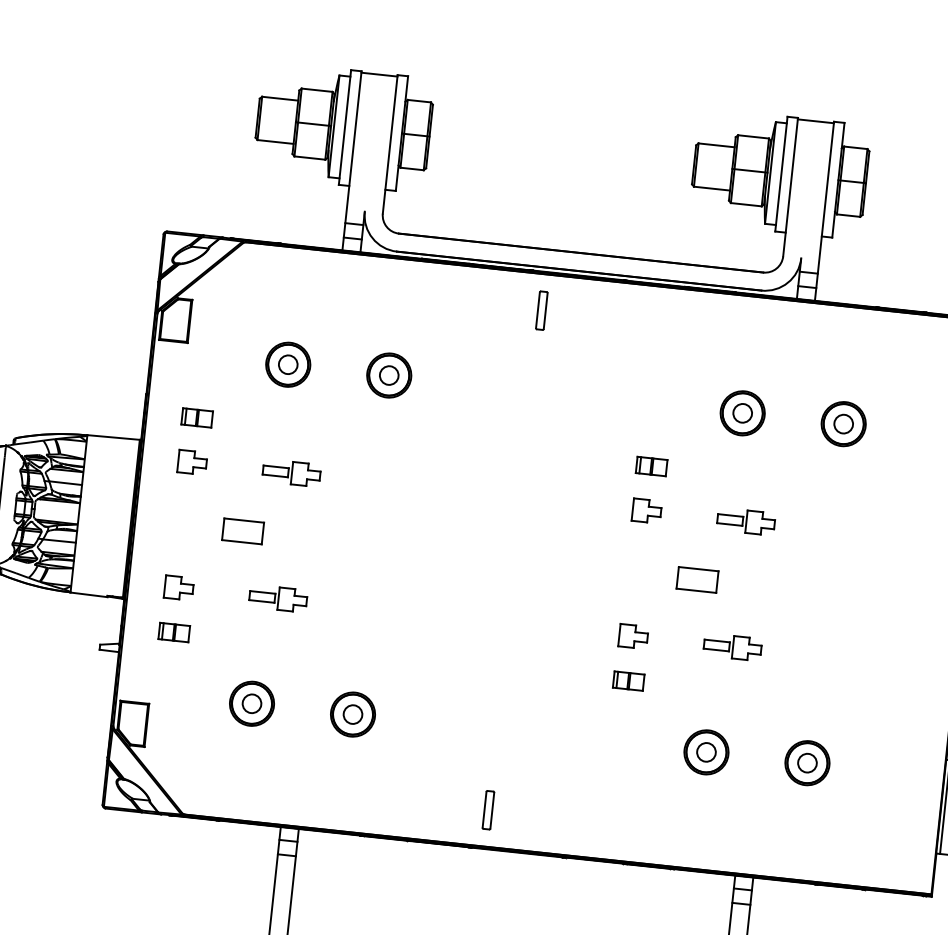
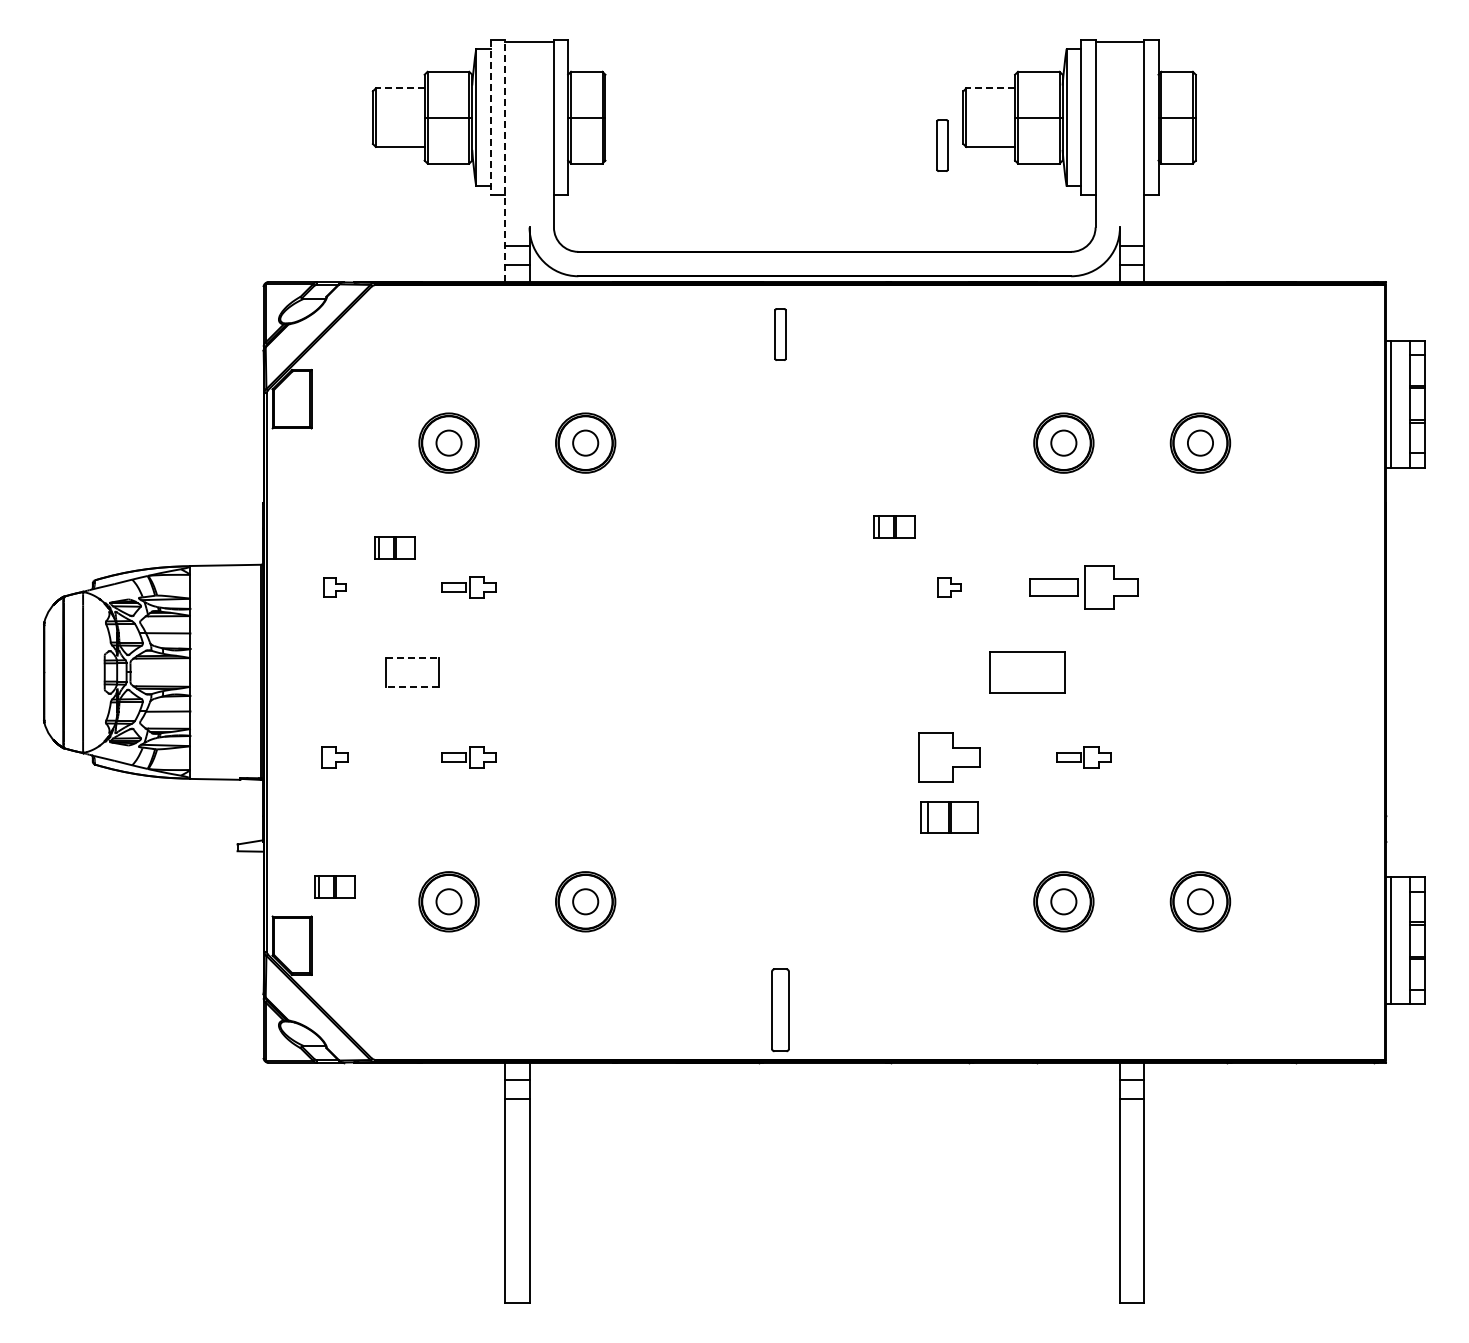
line: (279, 98) -> (399, 88), solid -> dashed
line: (345, 127) -> (491, 117), solid -> dashed
line: (716, 145) -> (990, 88), solid -> dashed
line: (352, 160) -> (505, 160), solid -> dashed
part: (676, 183) -> (942, 145), added
part: (196, 417) -> (394, 547), moved
part: (192, 462) -> (334, 587), size x0.6
part: (651, 465) -> (894, 526), moved
part: (291, 473) -> (469, 587), size x0.7
part: (646, 511) -> (949, 587), size x0.6
line: (244, 520) -> (412, 657), solid -> dashed
part: (745, 521) -> (1083, 587), size x1.4
line: (241, 542) -> (412, 687), solid -> dashed
part: (696, 579) -> (1026, 672), size x1.4
part: (178, 587) -> (334, 756), size x0.7
part: (278, 598) -> (469, 756), size x0.7
part: (174, 632) -> (334, 886), moved
part: (633, 636) -> (949, 757), size x1.6
part: (732, 647) -> (1083, 757), size x0.7
part: (628, 681) -> (949, 817), size x1.4
part: (488, 810) -> (780, 1010), size x1.6

